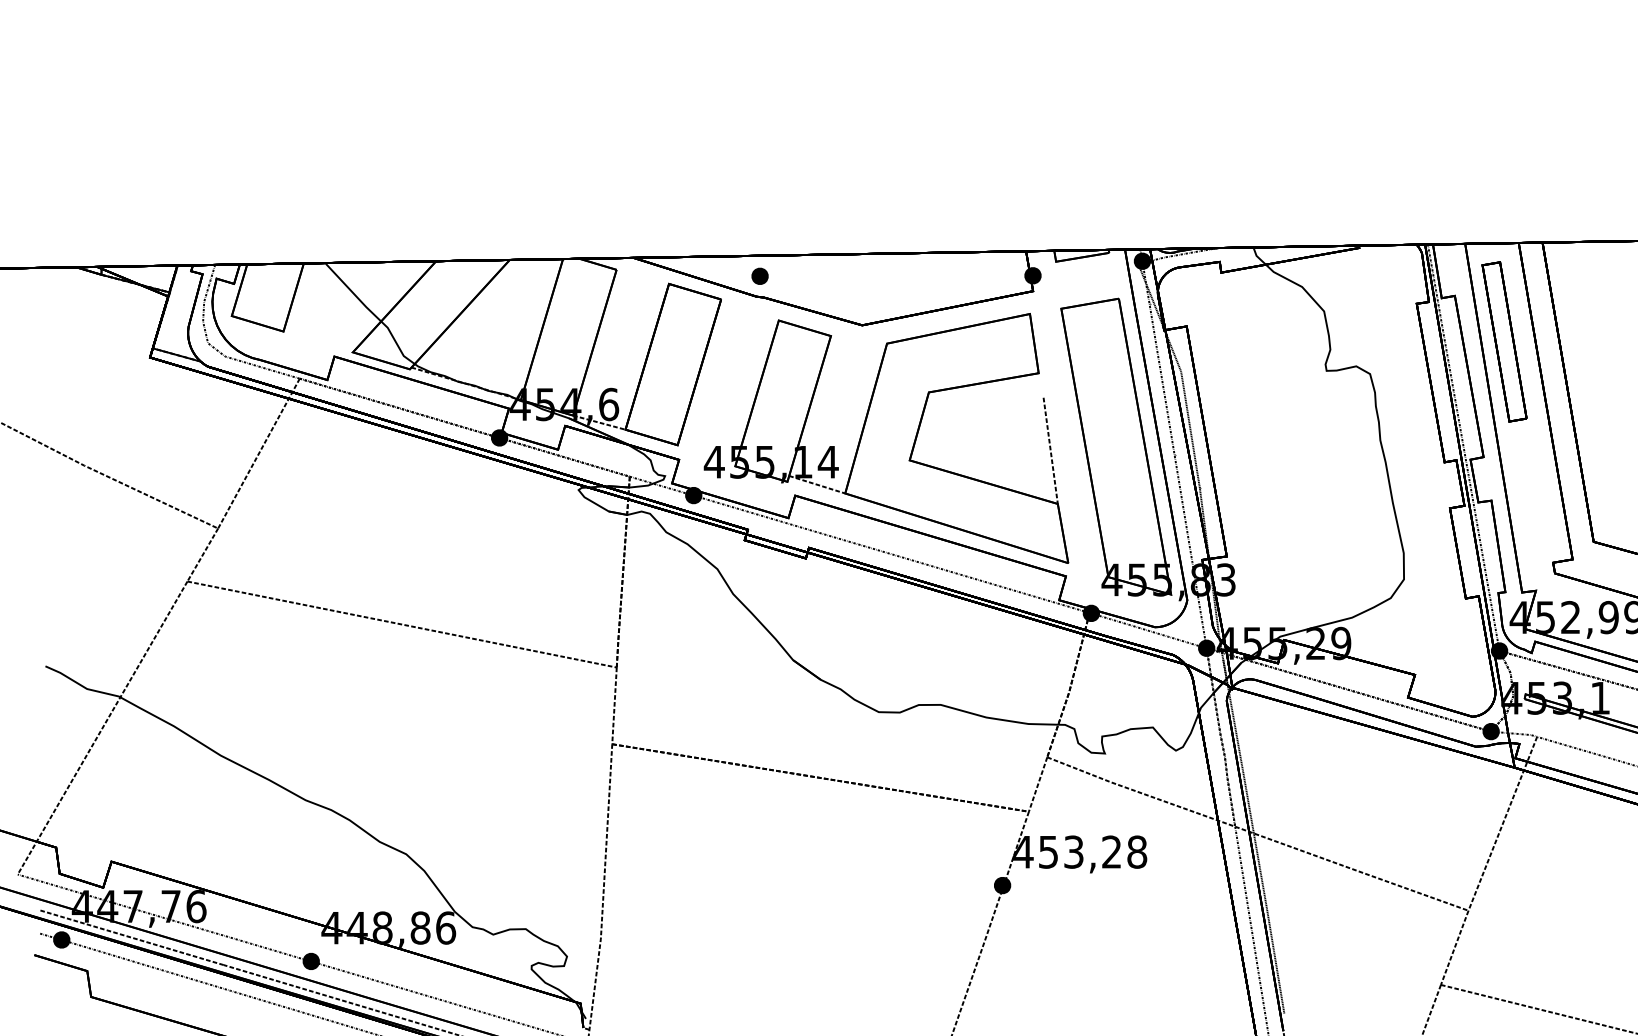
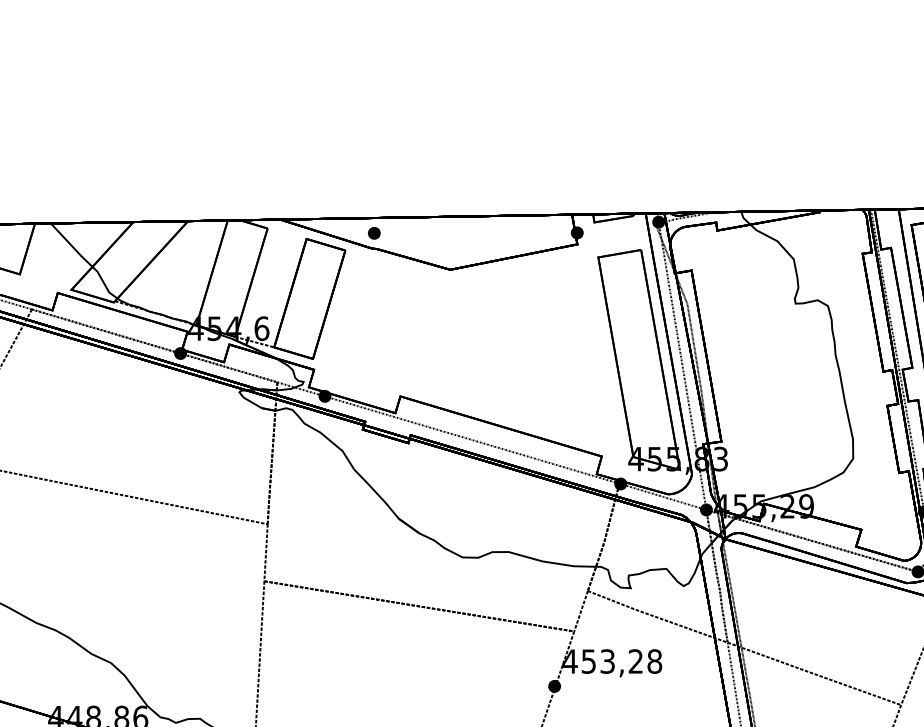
part: (886, 438) -> (468, 353), removed

